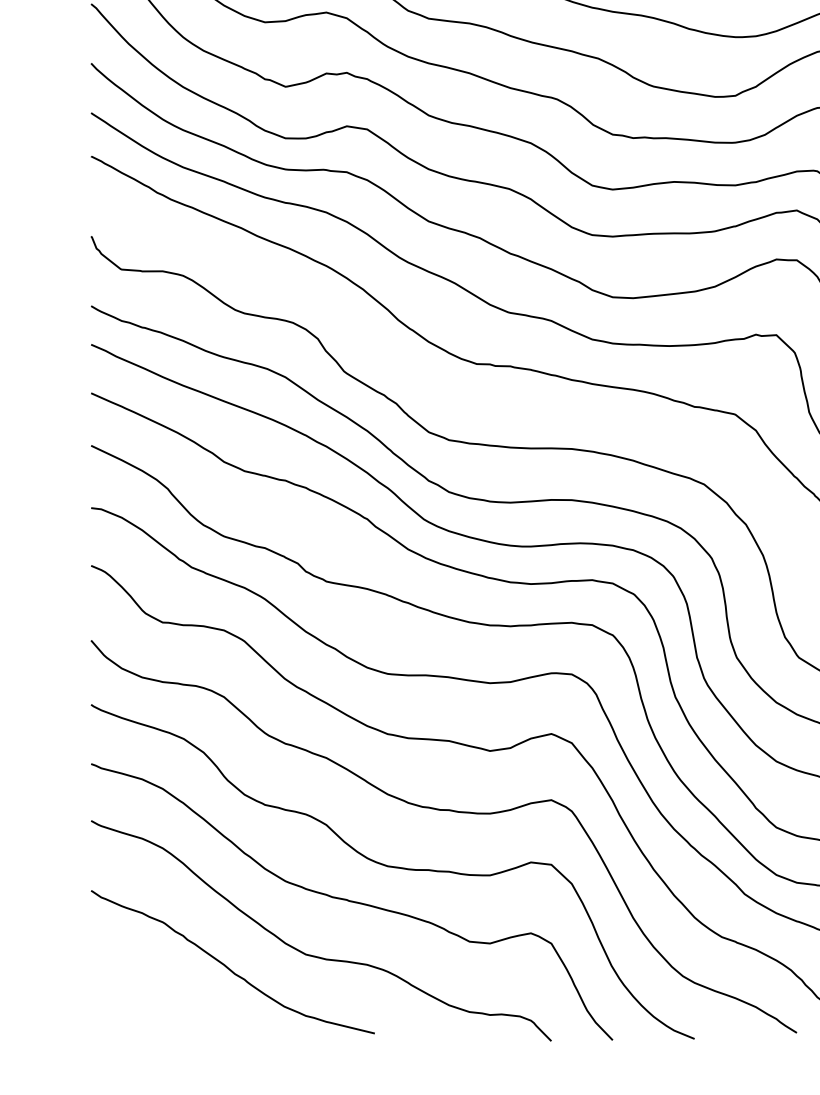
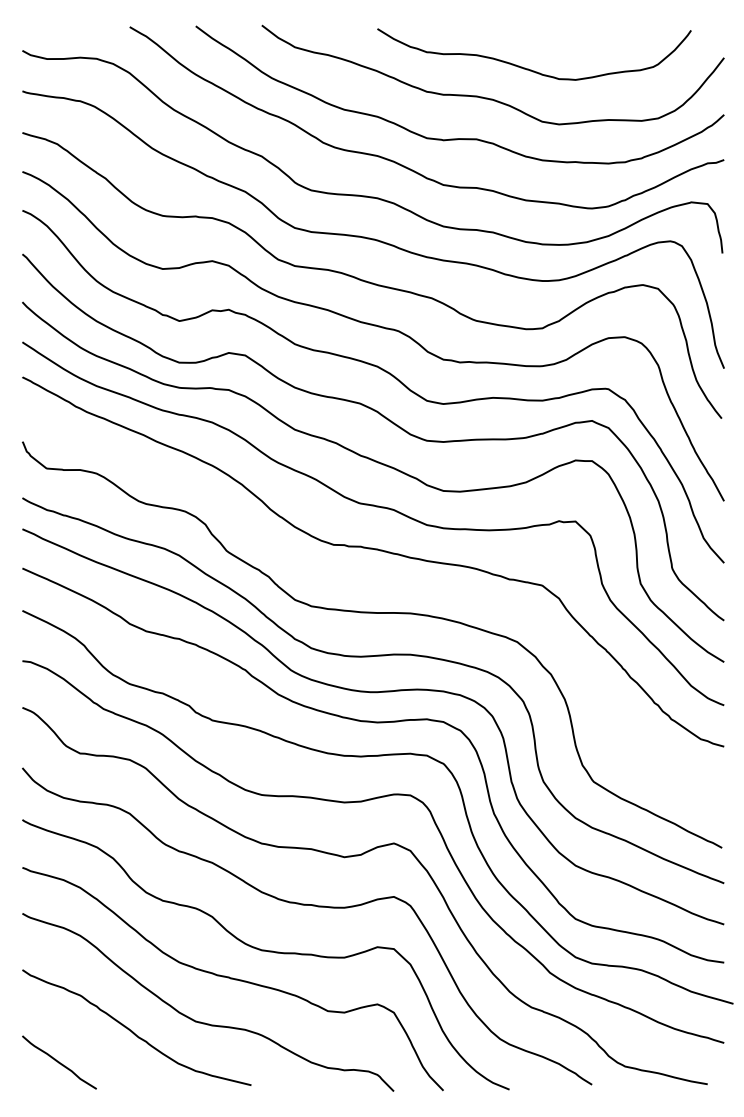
curve: (137, 1005) -> (59, 1062), added

